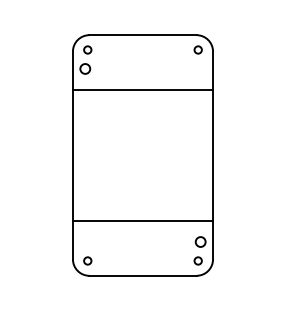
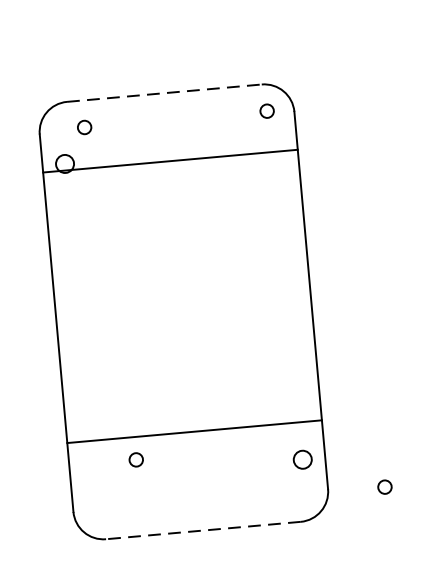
line: (143, 35) -> (165, 93), solid -> dashed
circle: (87, 49) -> (84, 126), moved
line: (142, 89) -> (169, 161), moved
circle: (87, 260) -> (135, 459), moved
circle: (197, 260) -> (383, 486), moved
line: (143, 275) -> (204, 529), solid -> dashed

